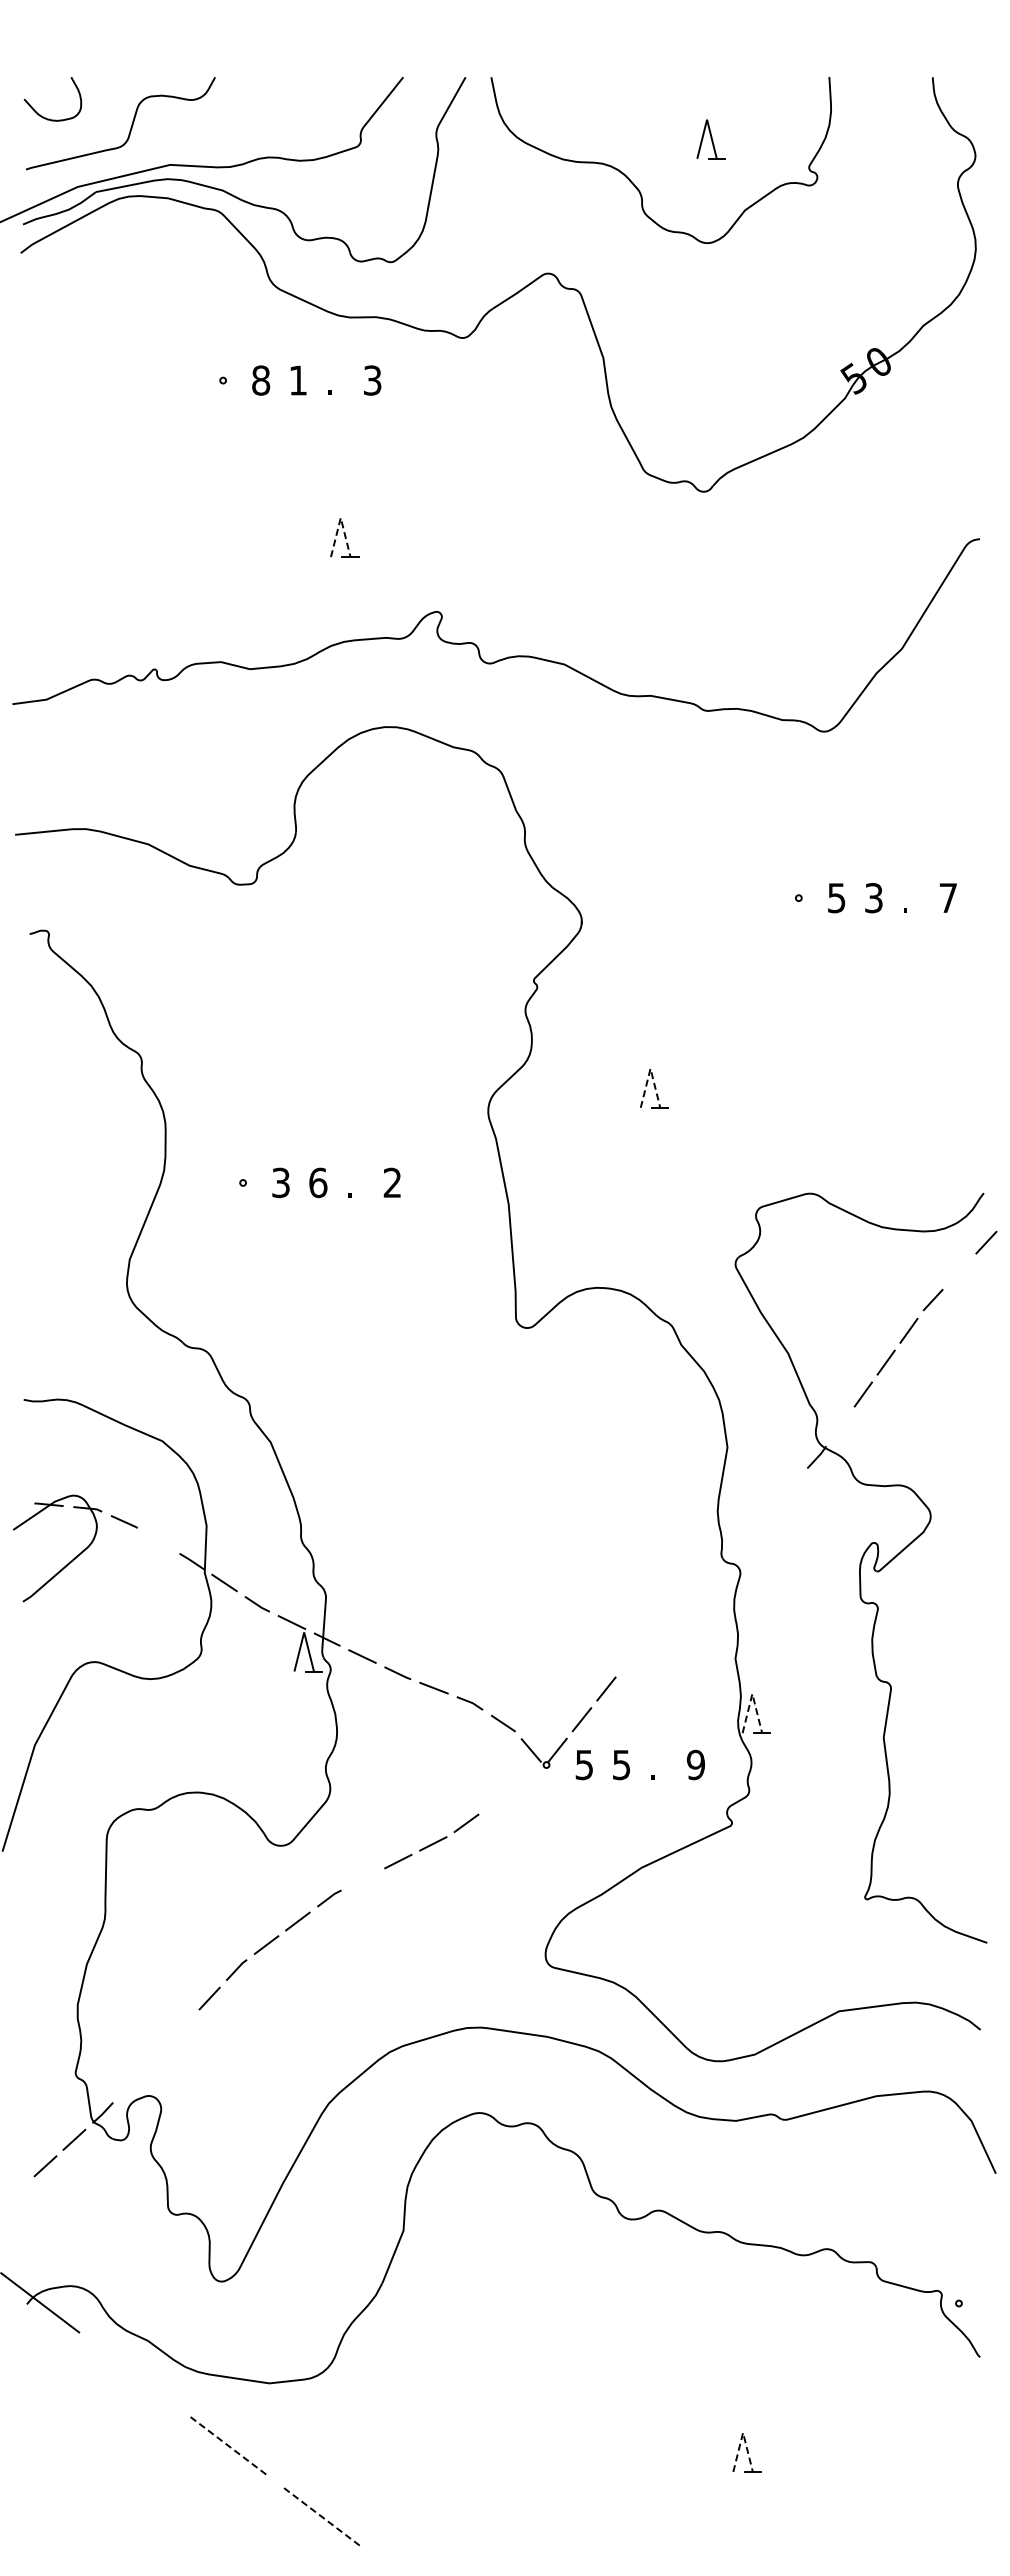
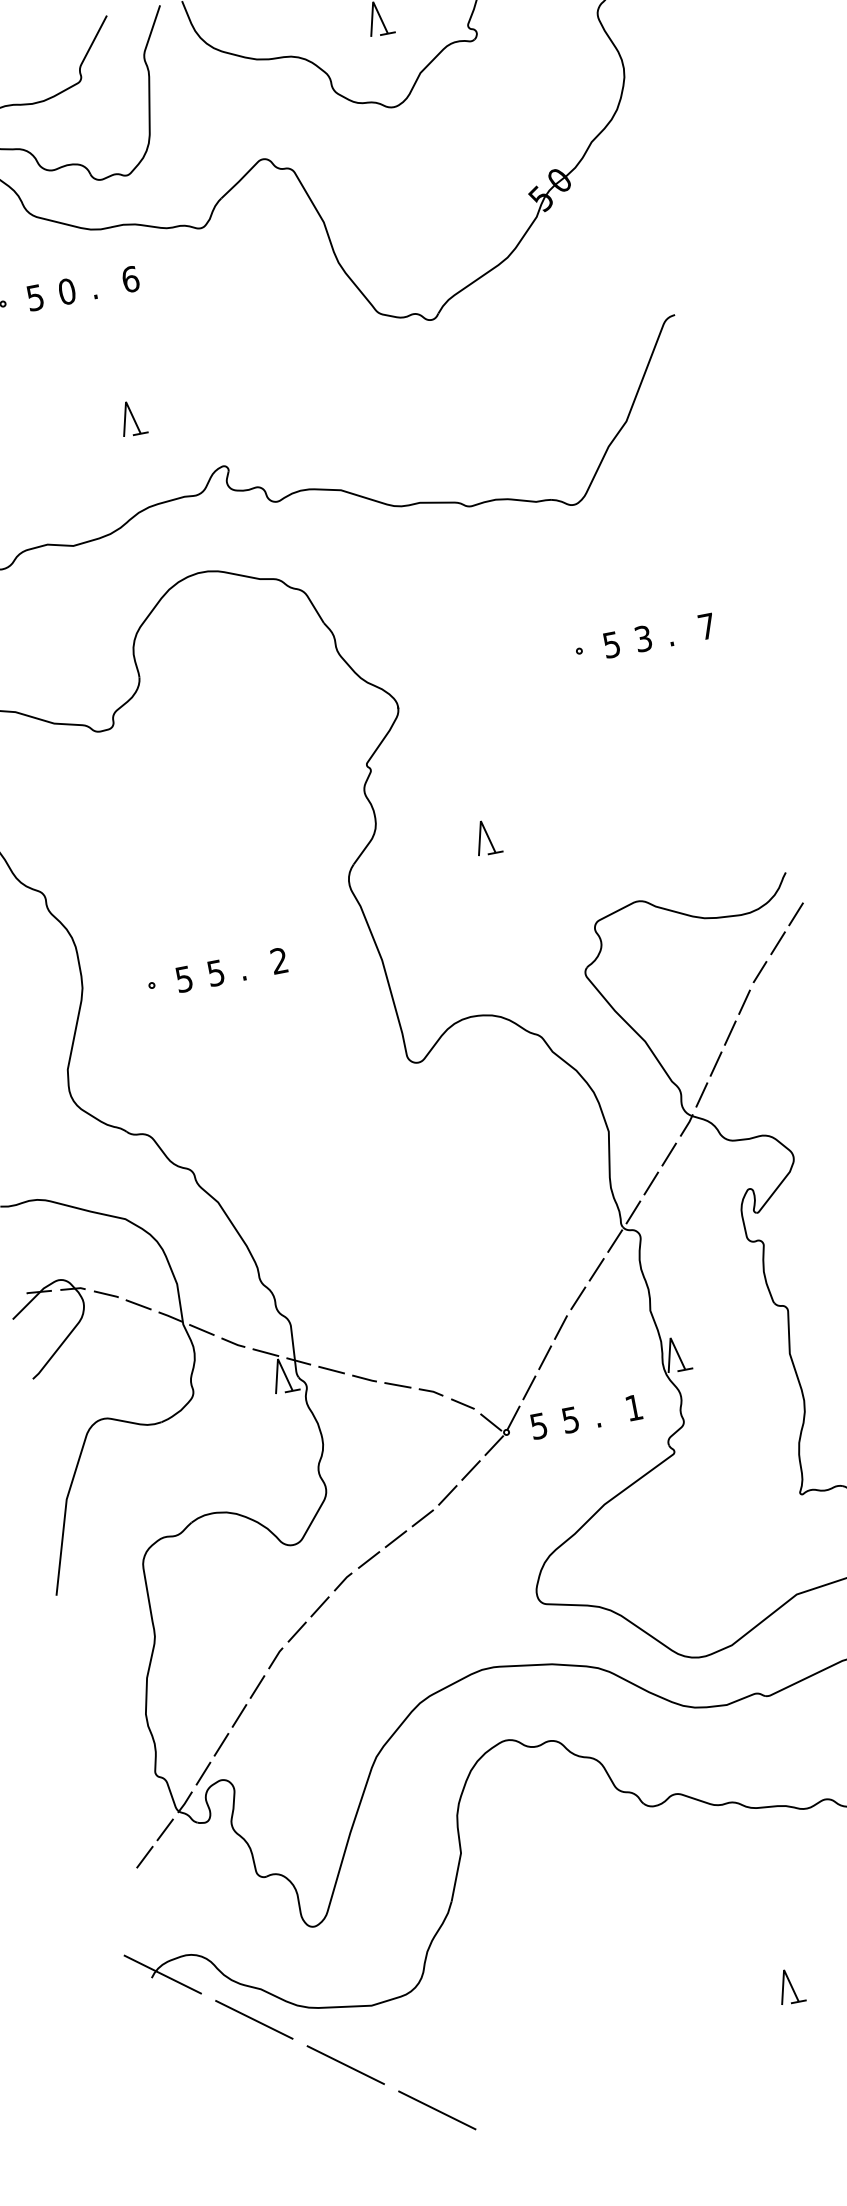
text: (261, 380) -> (35, 297), 8 -> 5
text: (298, 380) -> (67, 291), 1 -> 0
text: (372, 380) -> (130, 279), 3 -> 6
line: (340, 517) -> (125, 401), dashed -> solid
line: (650, 1068) -> (480, 820), dashed -> solid
text: (281, 1182) -> (184, 978), 3 -> 5
text: (318, 1182) -> (216, 972), 6 -> 5
line: (959, 1271) -> (777, 943), added
line: (840, 1426) -> (701, 1095), added
line: (790, 1486) -> (668, 1154), added
line: (764, 1515) -> (651, 1183), added
line: (158, 1540) -> (138, 1304), added
line: (737, 1543) -> (633, 1211), added
line: (710, 1572) -> (614, 1241), added
line: (683, 1600) -> (596, 1269), added
line: (656, 1628) -> (577, 1297), added
line: (630, 1657) -> (560, 1326), added
line: (752, 1694) -> (670, 1338), dashed -> solid
text: (695, 1764) -> (633, 1407), 9 -> 1
line: (529, 1776) -> (493, 1445), added
line: (497, 1799) -> (470, 1469), added
line: (363, 1878) -> (368, 1559), added
line: (183, 2027) -> (239, 1716), added
line: (156, 2055) -> (221, 1744), added
line: (129, 2084) -> (203, 1773), added
line: (133, 2373) -> (254, 2019), added
line: (743, 2432) -> (784, 1969), dashed -> solid
line: (227, 2444) -> (345, 2064), dashed -> solid
line: (320, 2515) -> (436, 2110), dashed -> solid

